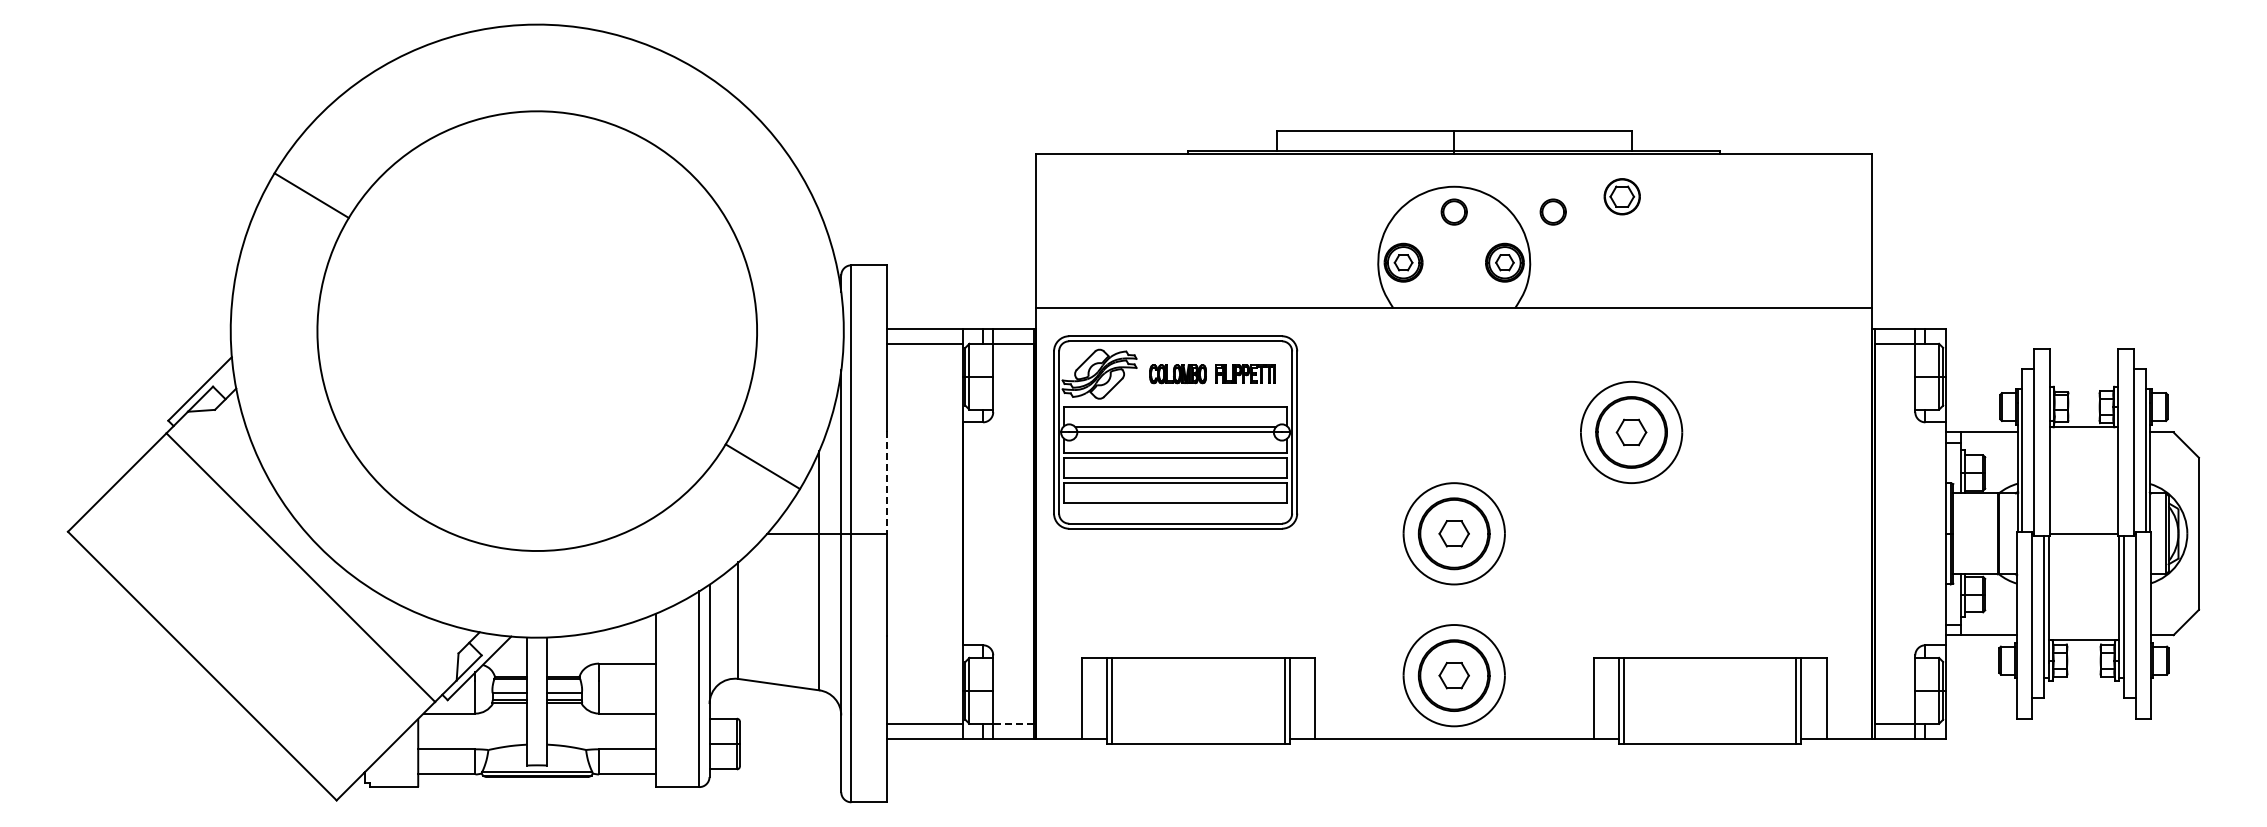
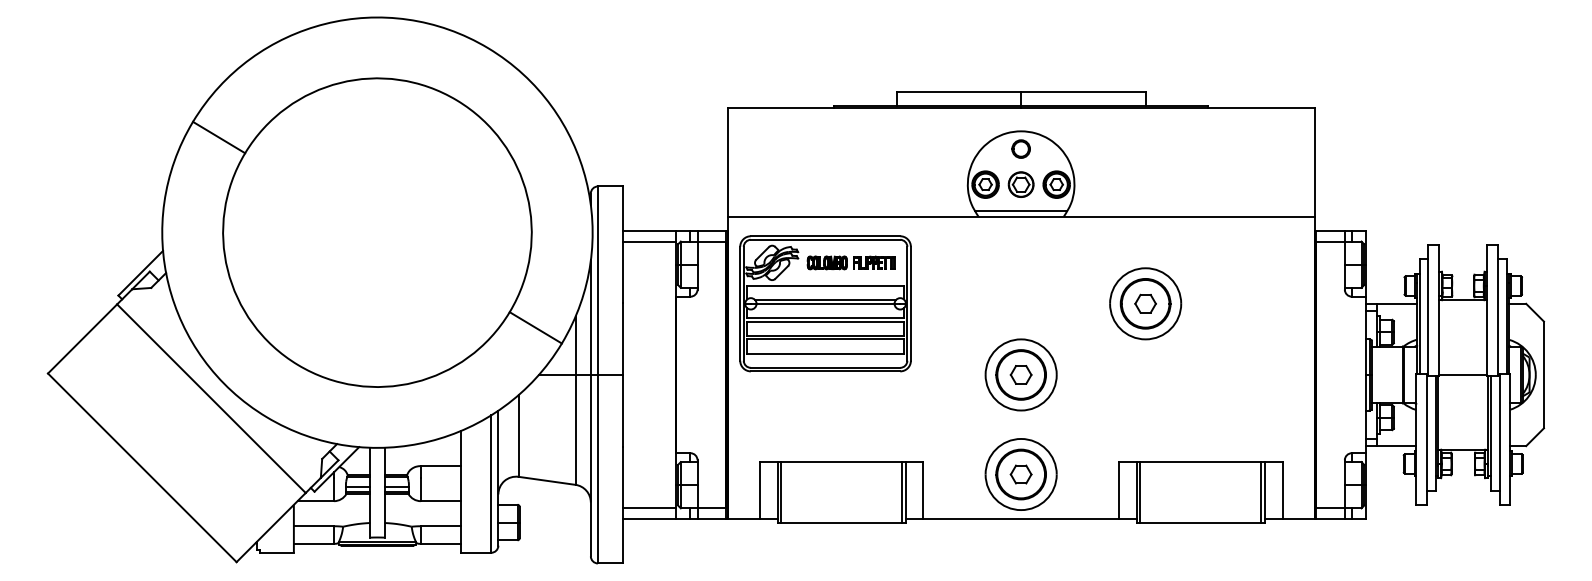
part: (1621, 196) -> (1020, 184), moved
part: (1552, 211) -> (1090, 148), removed
line: (1454, 300) -> (1021, 211), added
line: (886, 483) -> (622, 339), dashed -> solid
line: (1013, 723) -> (711, 508), dashed -> solid

